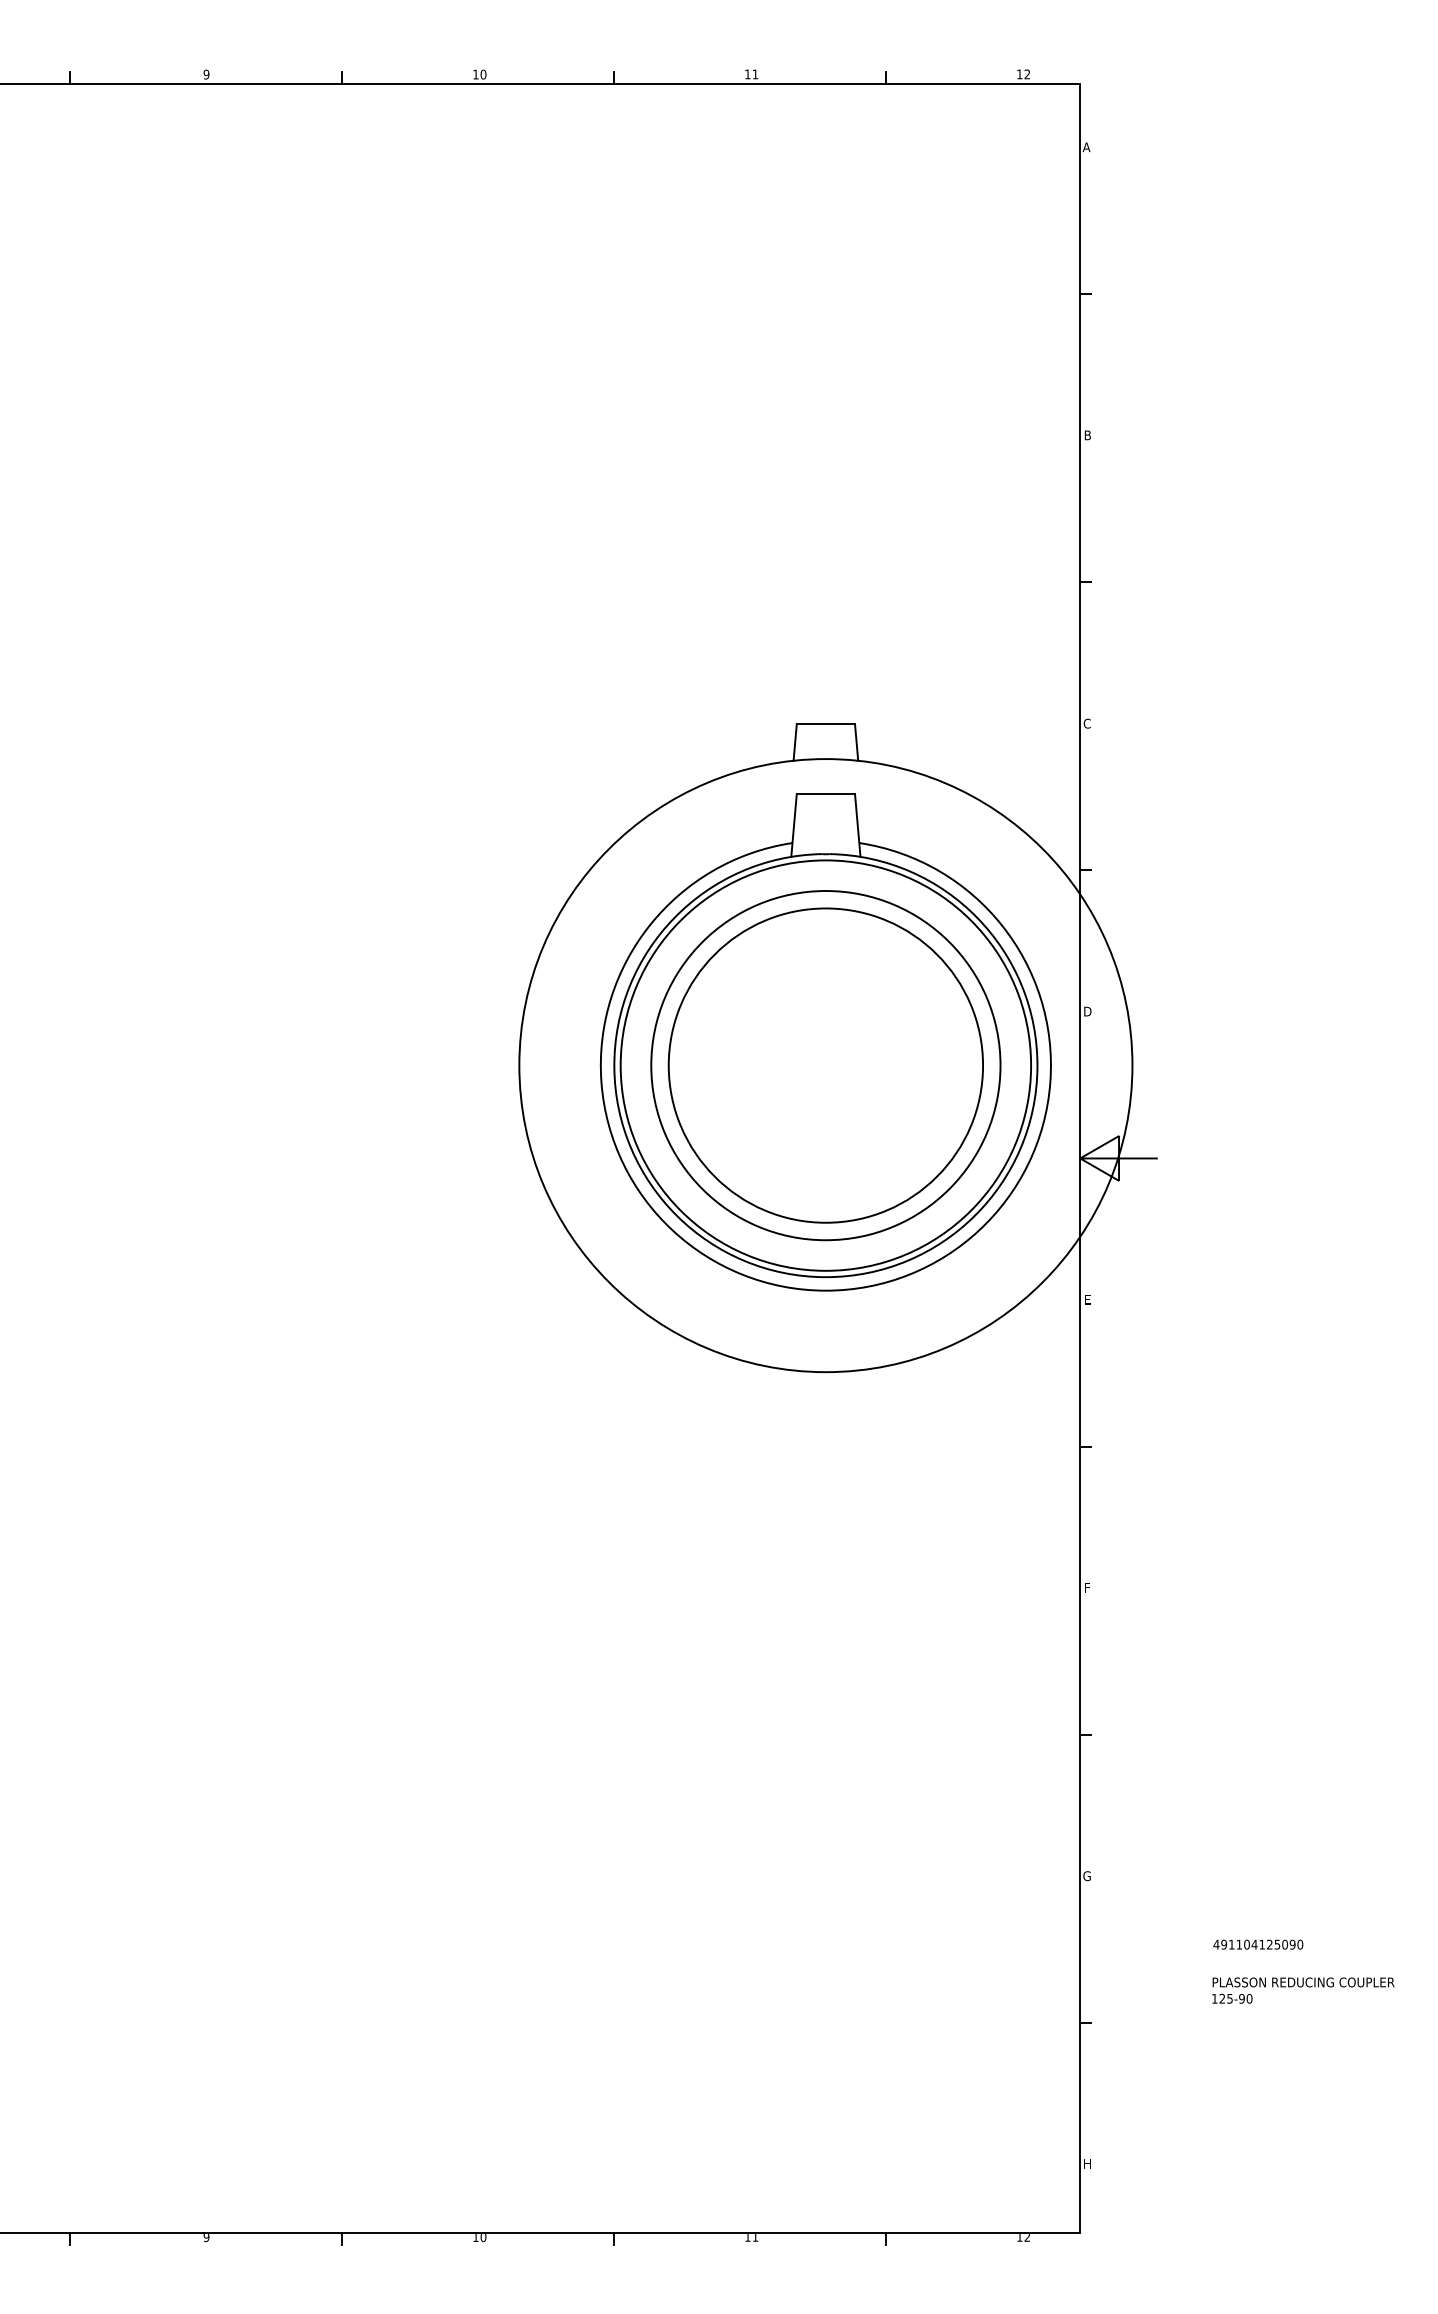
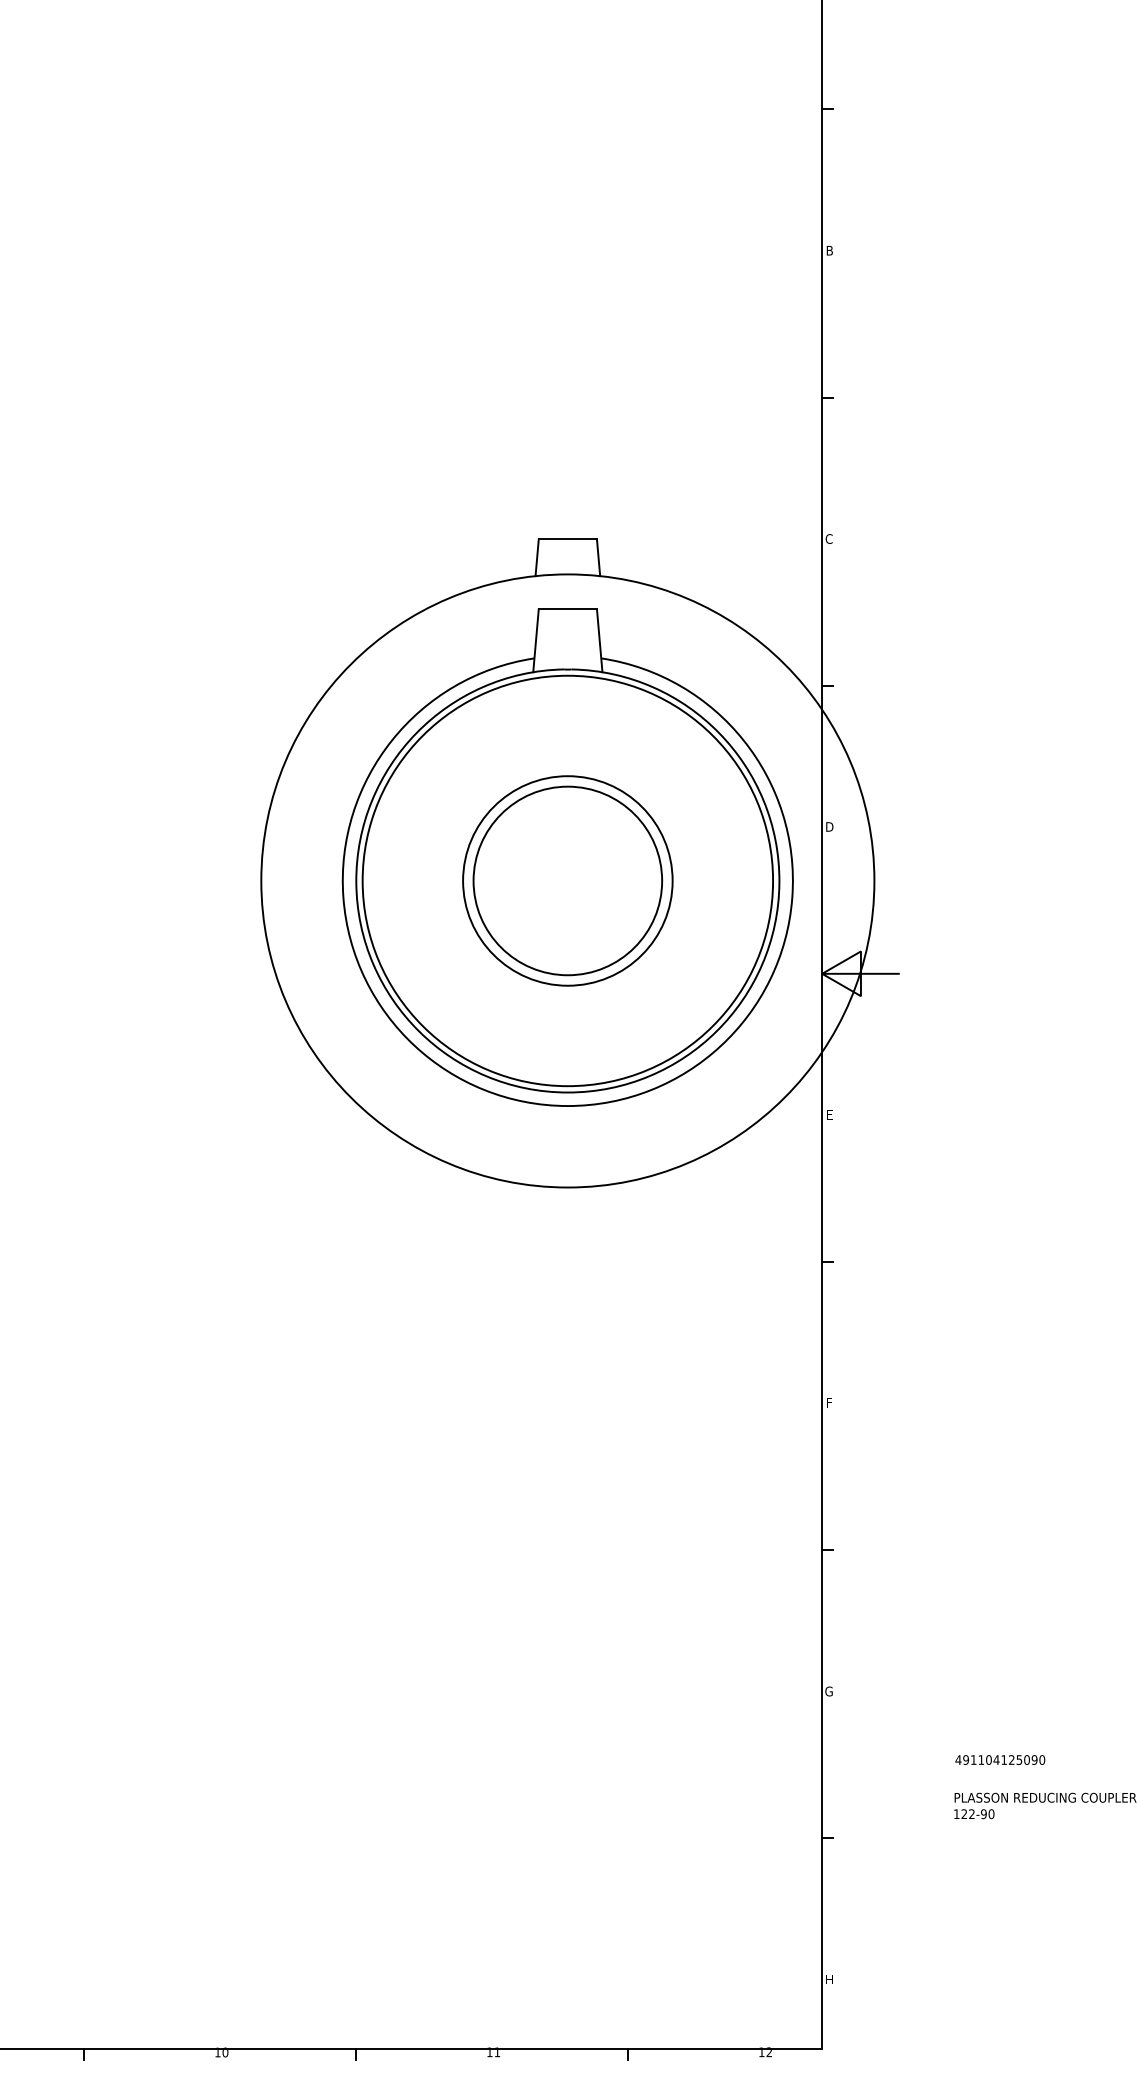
circle: (825, 1065) -> (567, 880), size x0.6
circle: (825, 1065) -> (567, 880), size x0.6
text: (1229, 1998) -> (971, 1813), 125-90 -> 122-90

